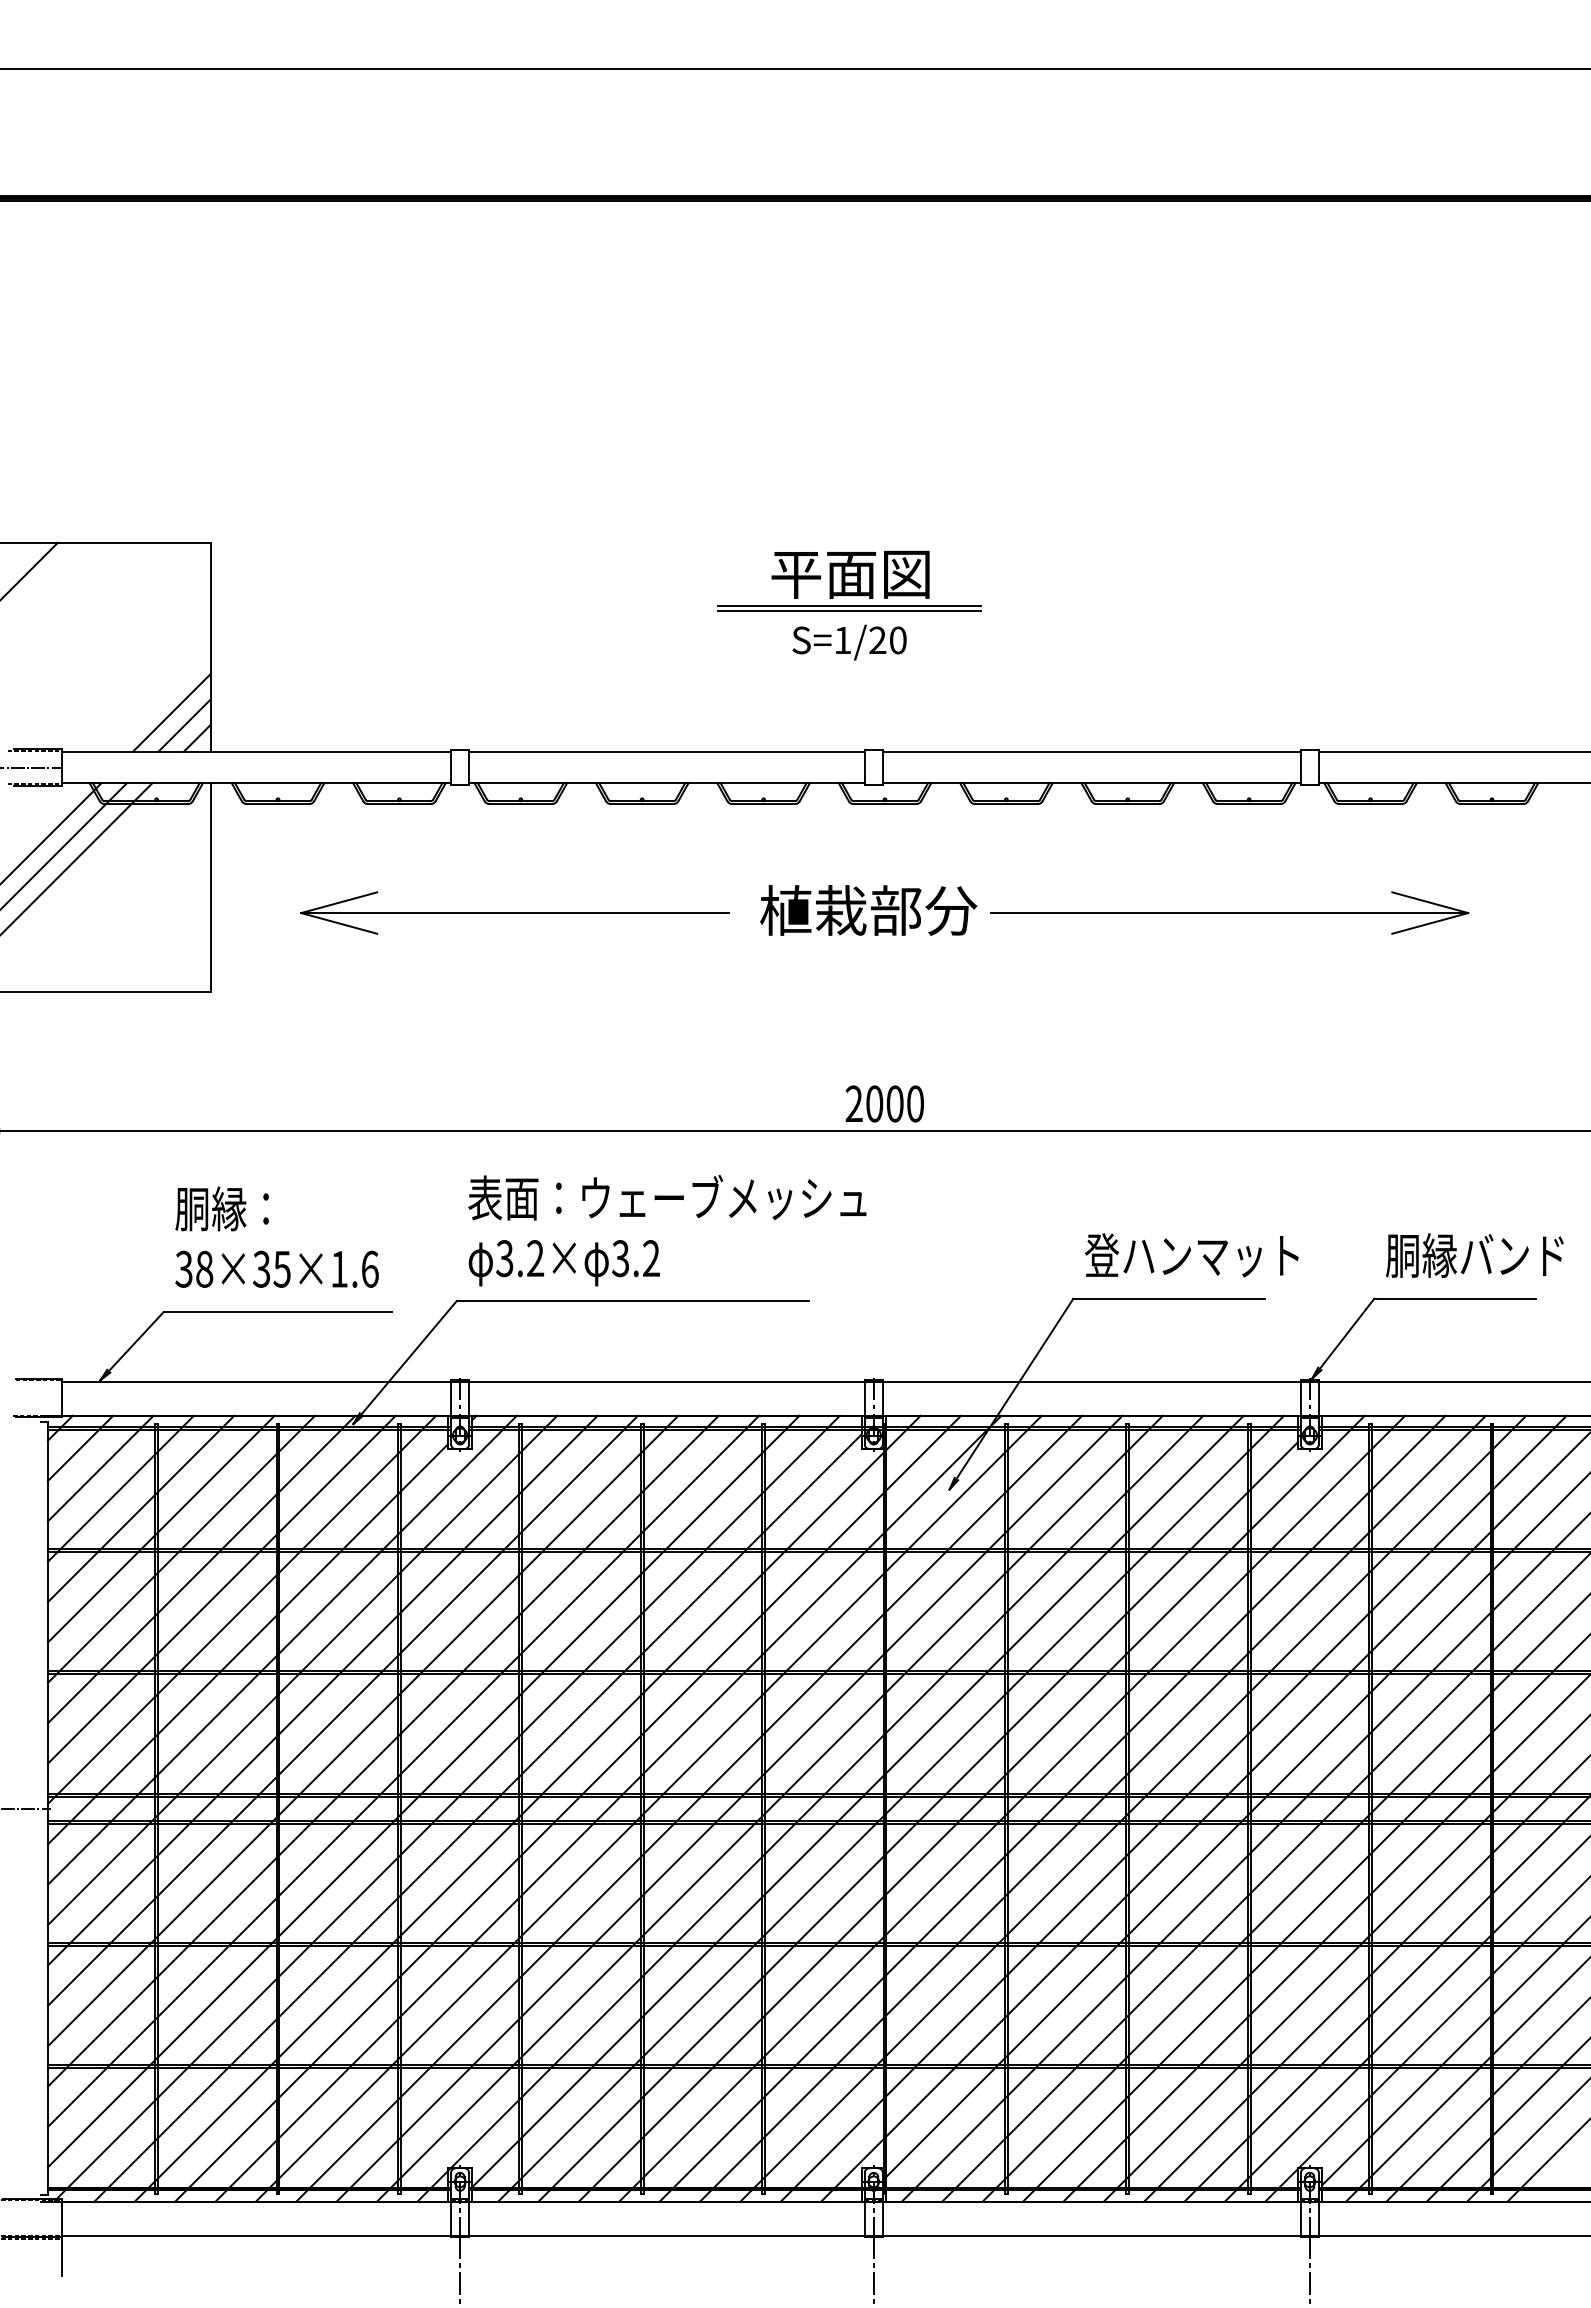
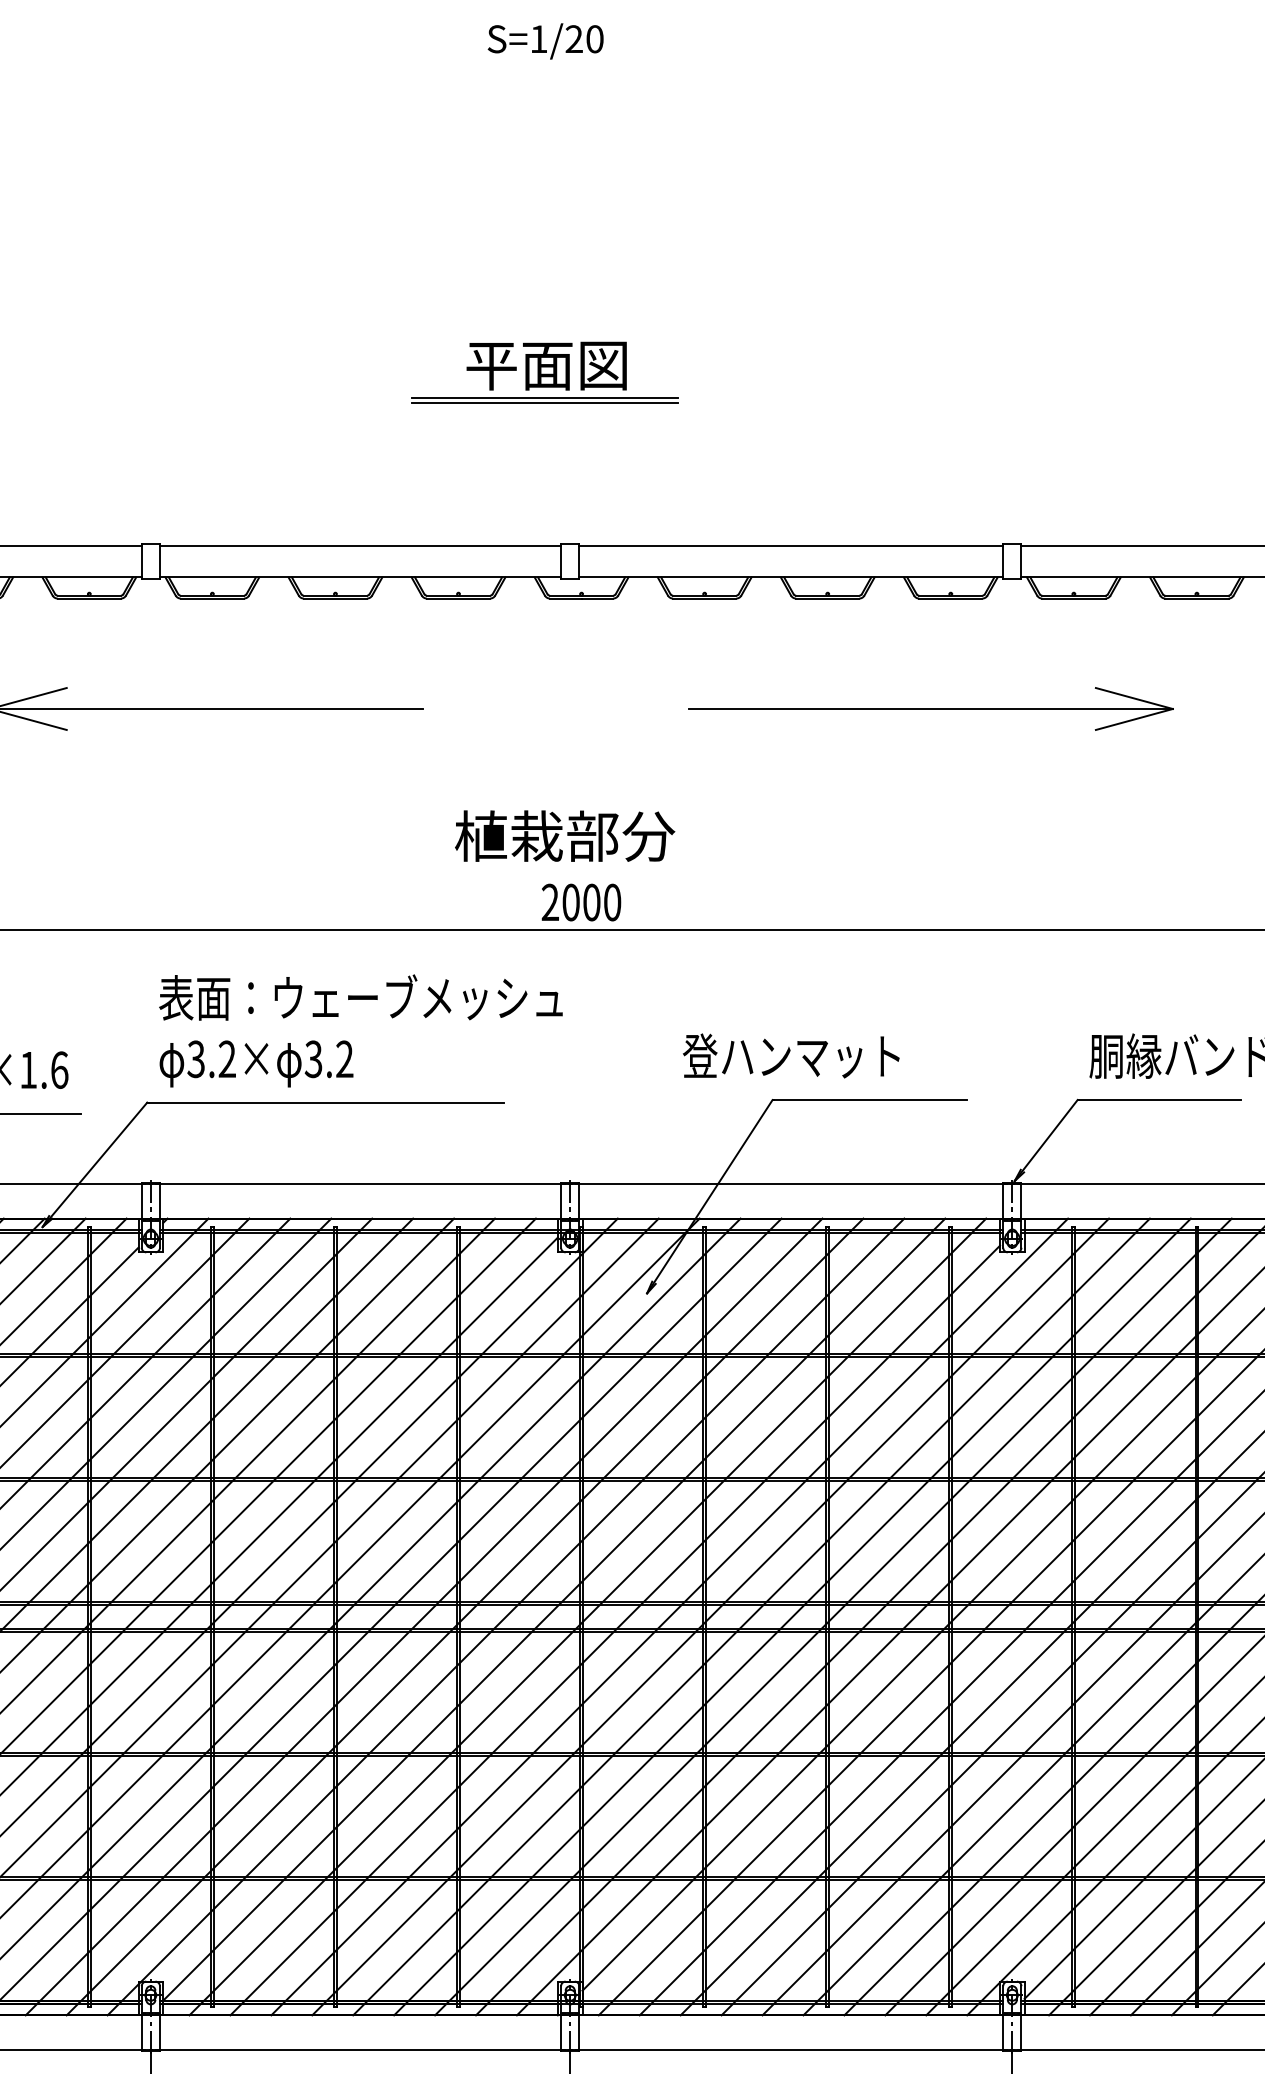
text: (849, 642) -> (545, 41), moved
text: (868, 910) -> (564, 836), moved
text: (1191, 1255) -> (790, 1056), moved

